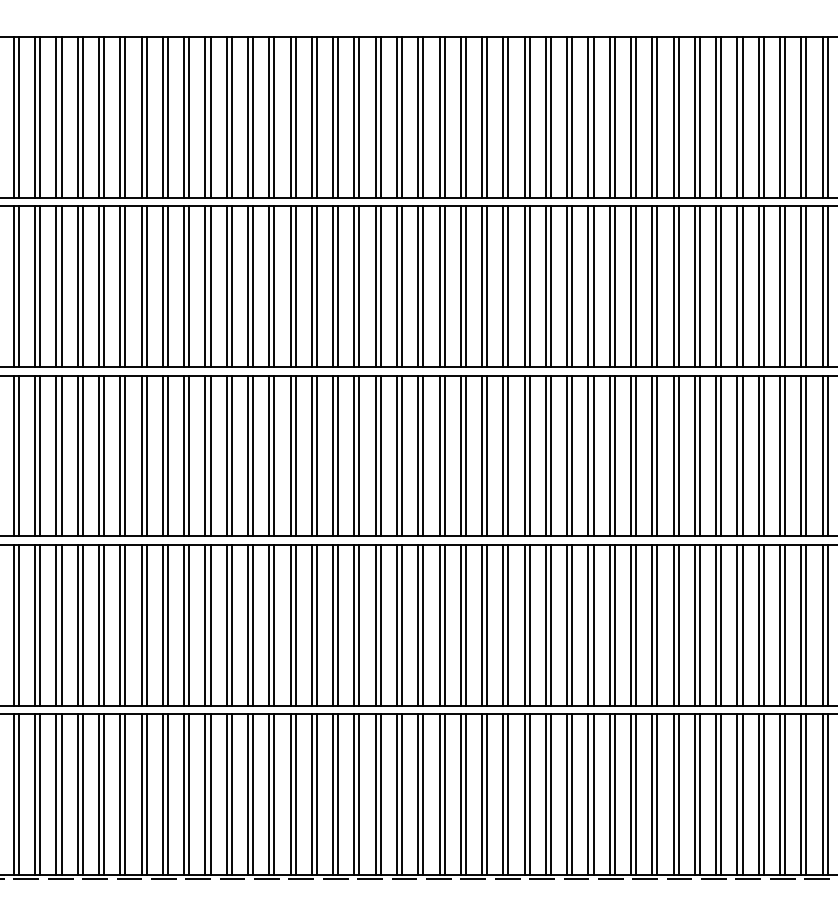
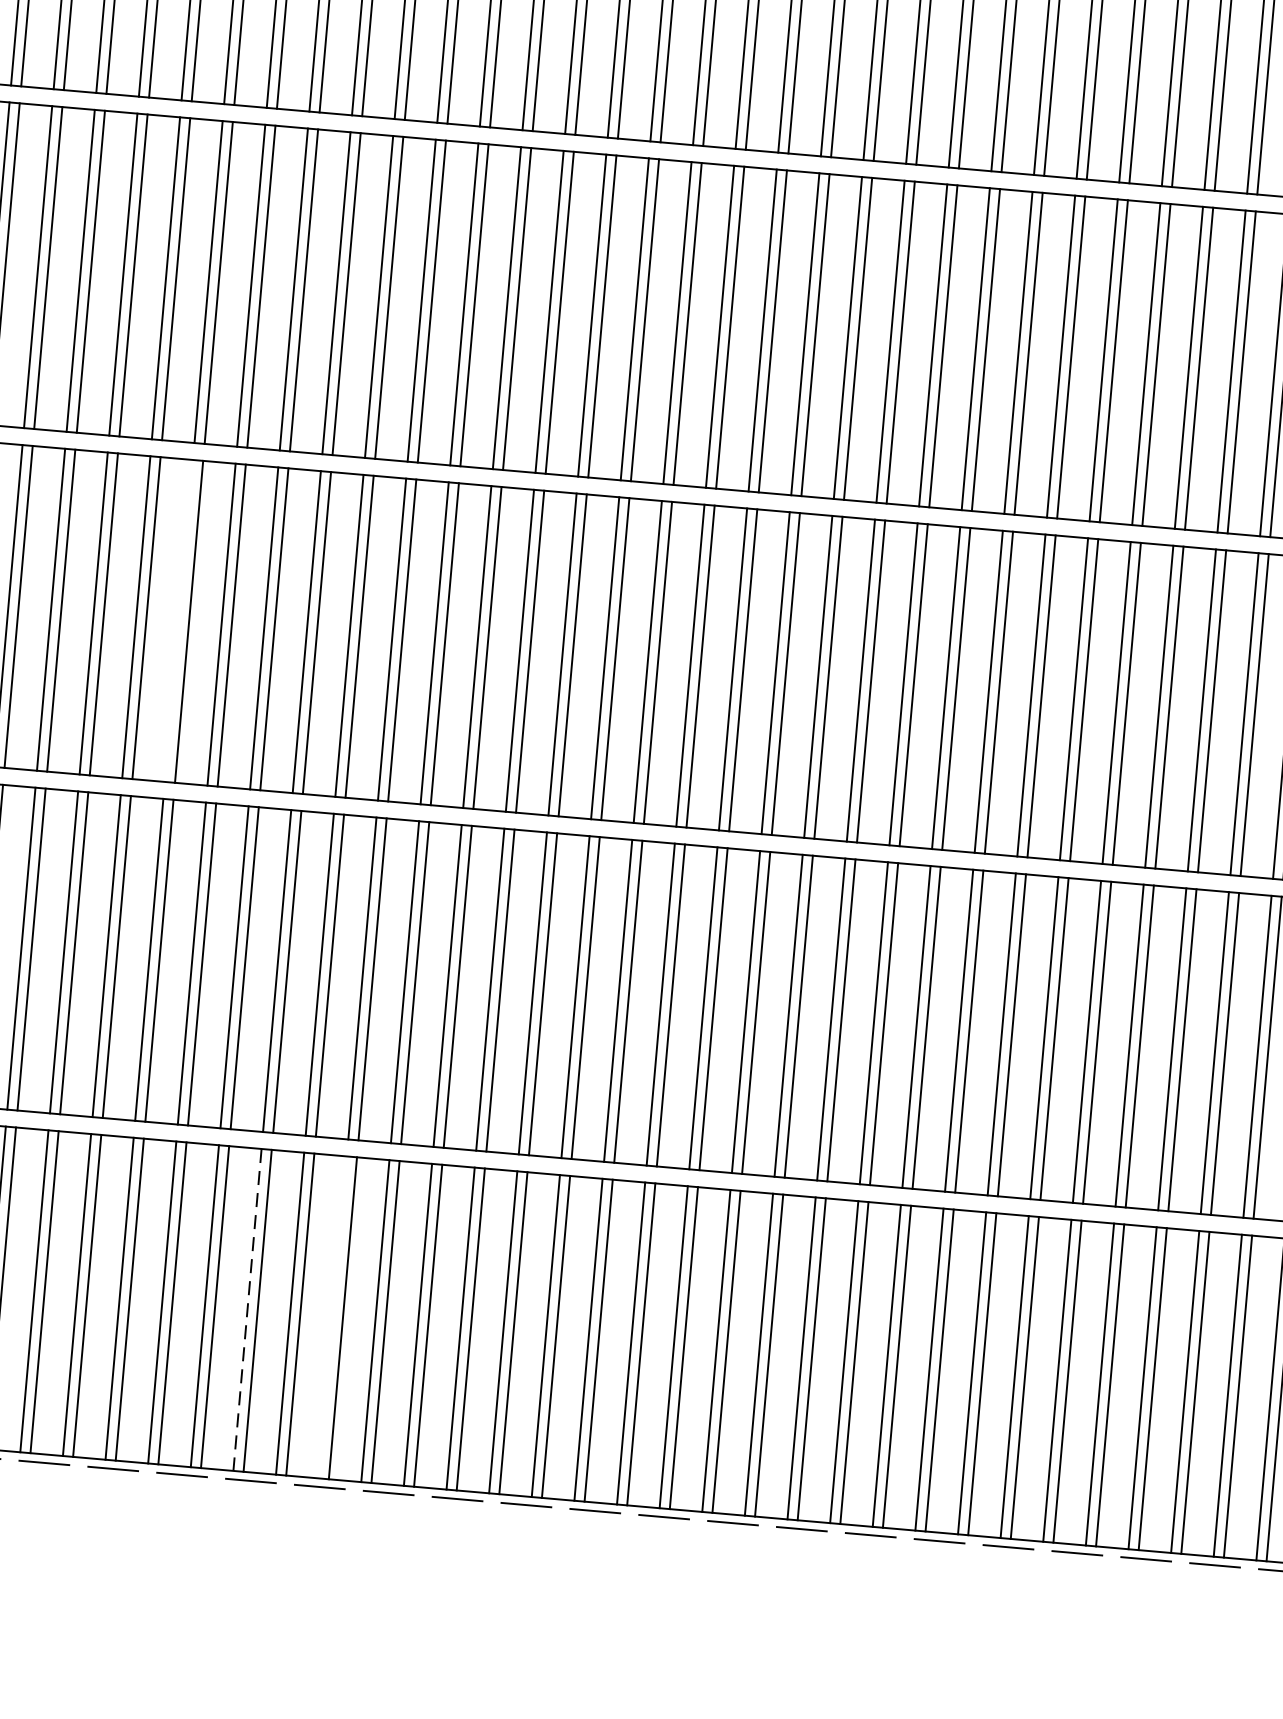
line: (56, 455) -> (179, 620), removed
line: (162, 793) -> (332, 1315), removed
line: (120, 794) -> (247, 1310), solid -> dashed

